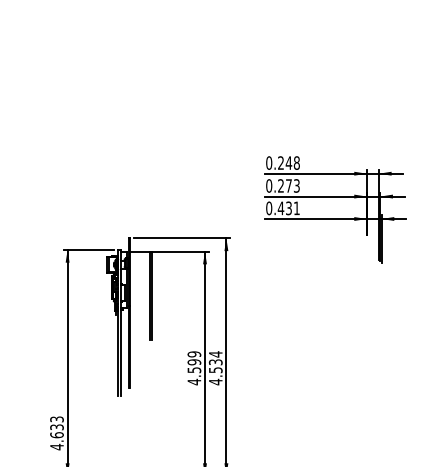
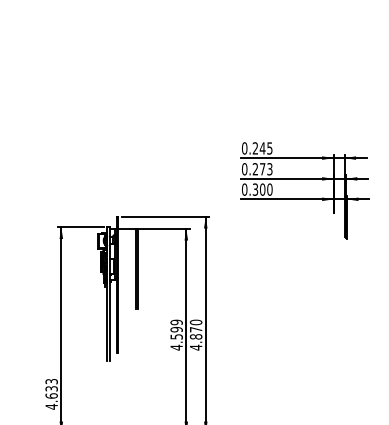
text: (296, 162) -> (269, 147), 0.248 -> 0.245
text: (288, 208) -> (262, 189), 0.431 -> 0.300
text: (215, 362) -> (195, 329), 4.534 -> 4.870

